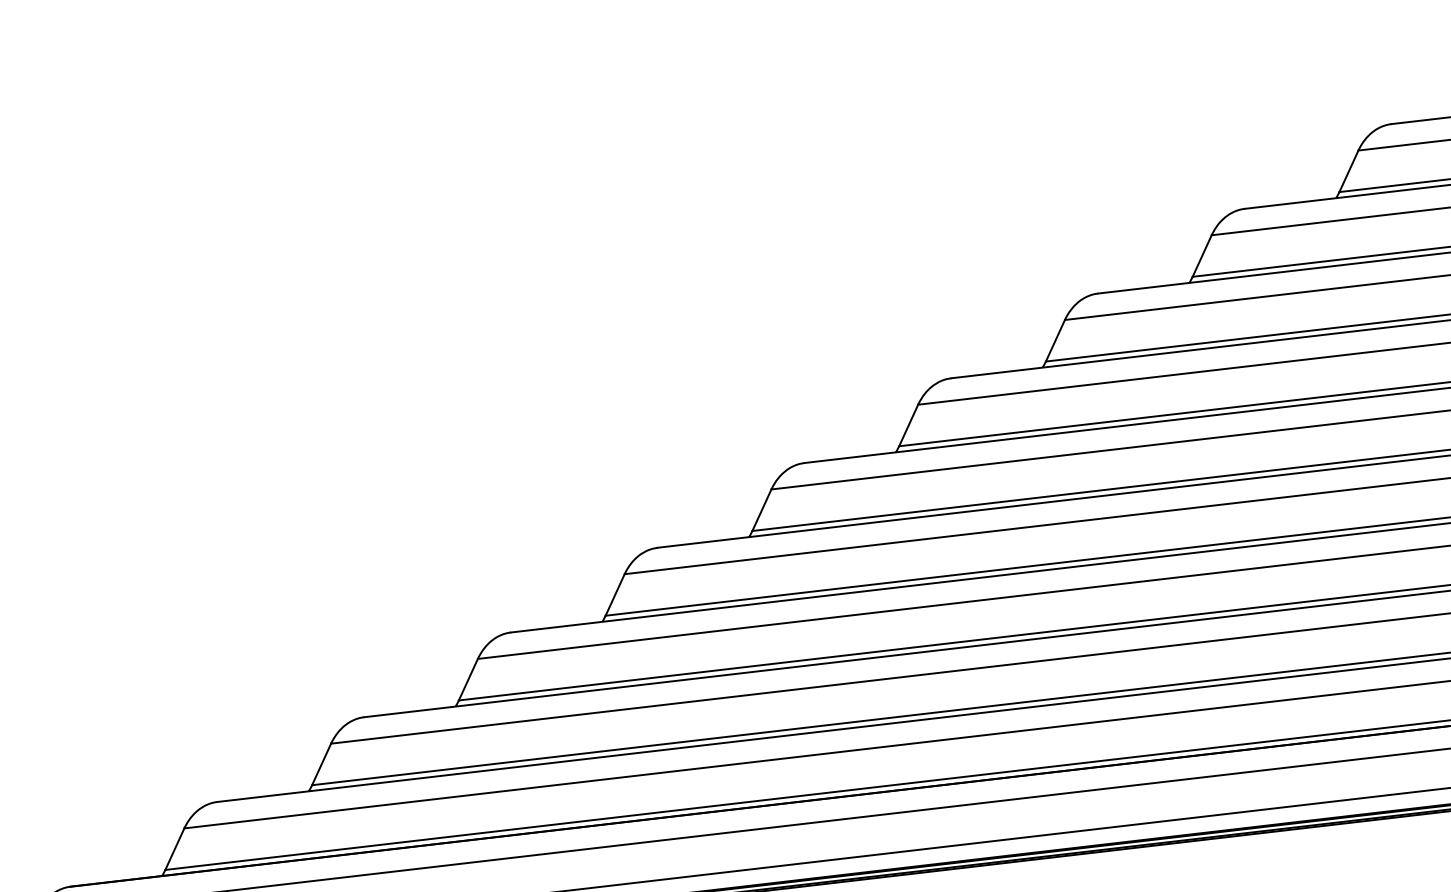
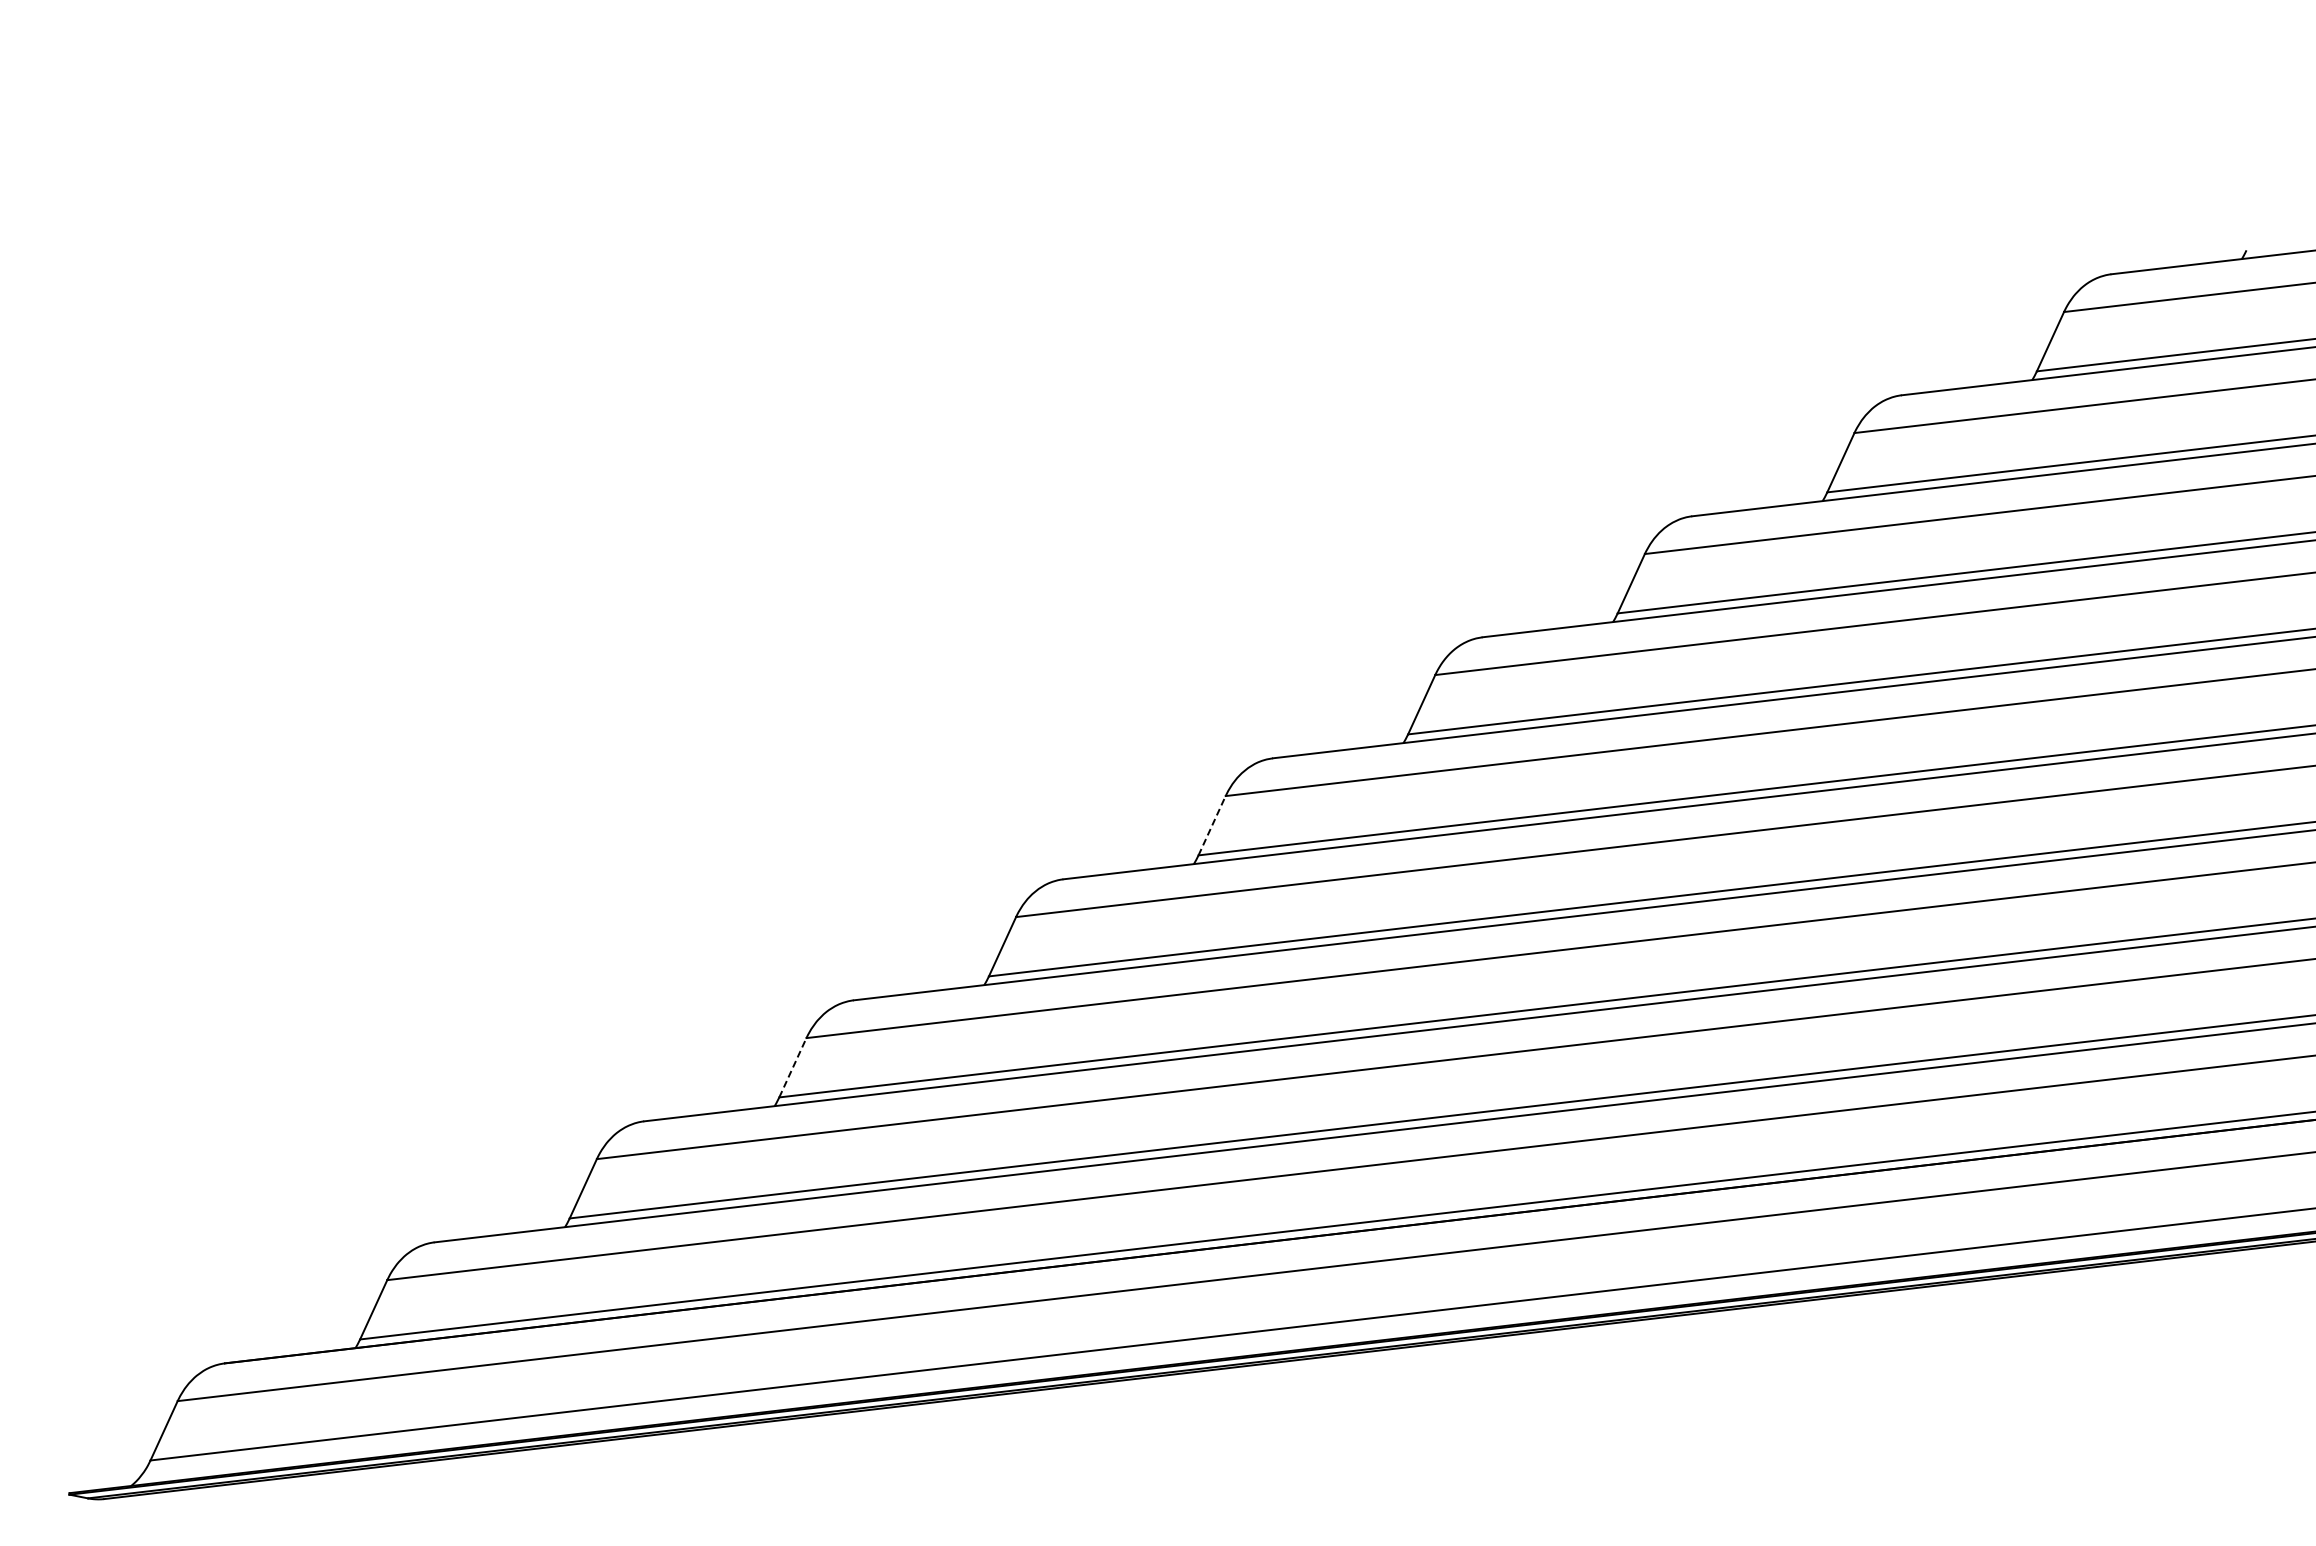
line: (762, 510) -> (1212, 825), solid -> dashed
line: (468, 679) -> (792, 1067), solid -> dashed

